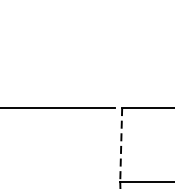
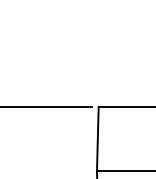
line: (120, 145) -> (97, 139), dashed -> solid

